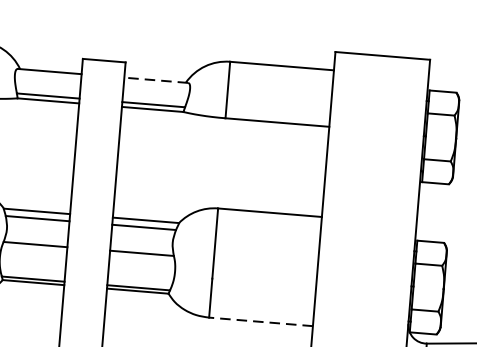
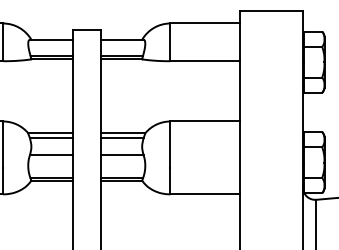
line: (155, 79) -> (121, 39), dashed -> solid
line: (261, 322) -> (205, 194), dashed -> solid

